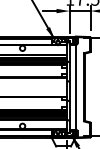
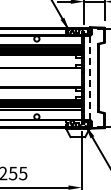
line: (76, 86) -> (90, 77), solid -> dashed

